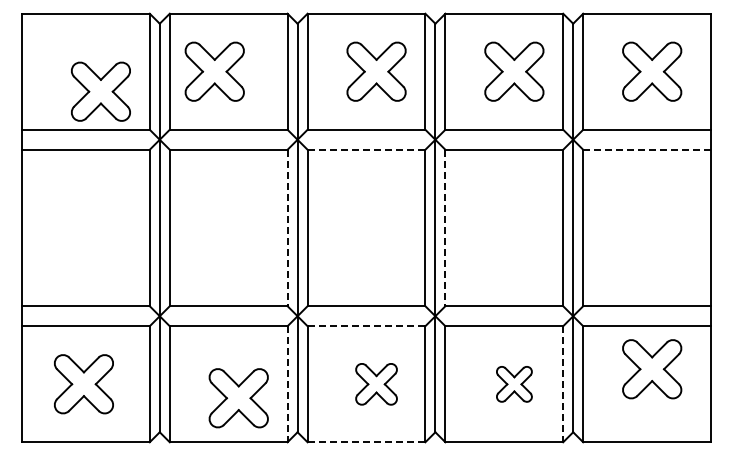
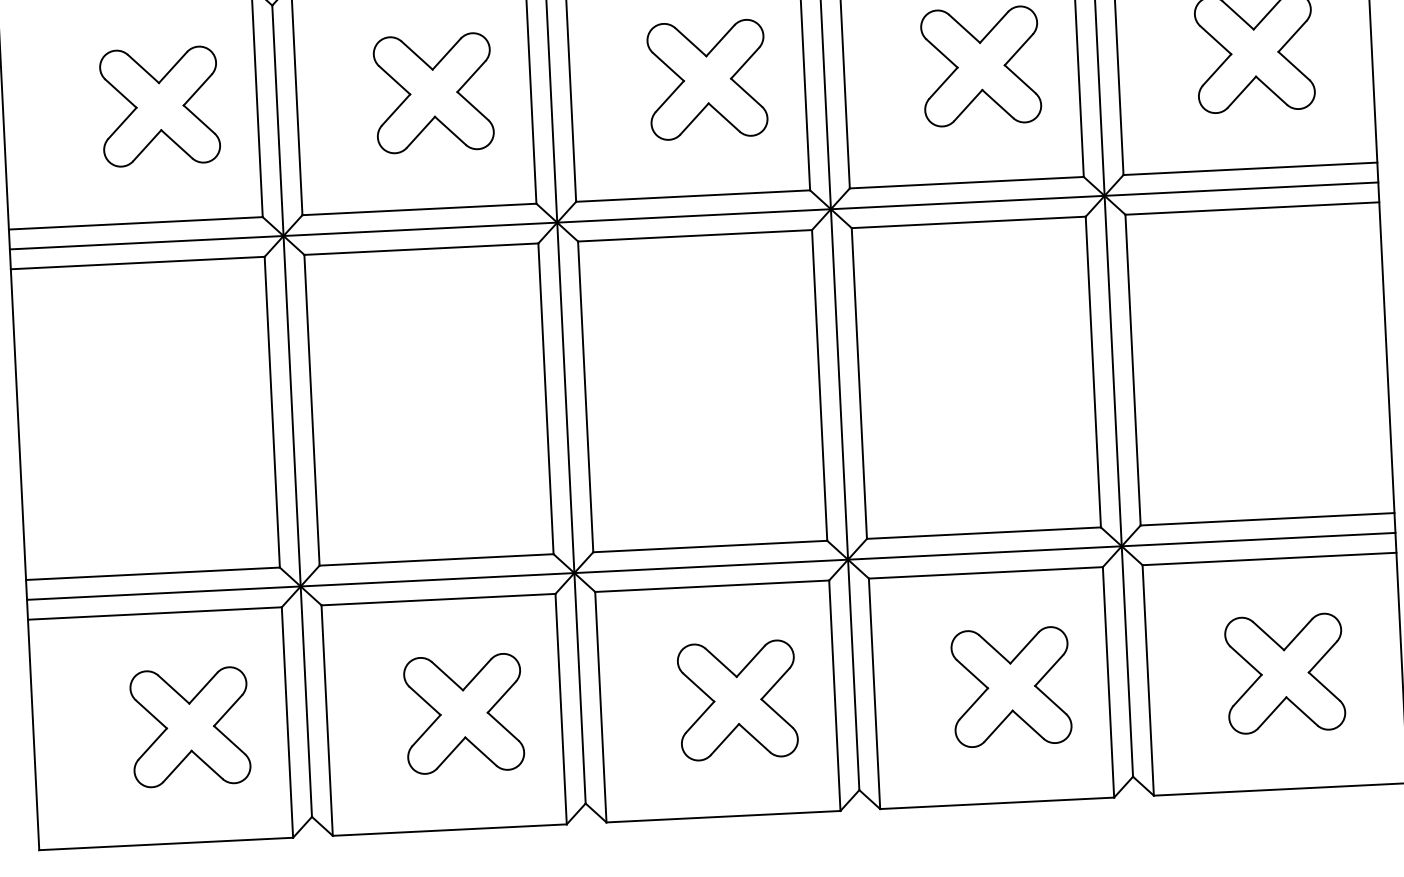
part: (214, 71) -> (433, 92), moved
part: (100, 91) -> (159, 106), moved
line: (366, 139) -> (694, 215), added
line: (366, 149) -> (695, 235), dashed -> solid
line: (647, 149) -> (1253, 207), dashed -> solid
line: (287, 228) -> (545, 399), dashed -> solid
line: (445, 228) -> (859, 384), dashed -> solid
line: (366, 316) -> (711, 566), added
line: (366, 326) -> (712, 586), dashed -> solid
part: (652, 369) -> (1285, 674), moved
part: (83, 384) -> (189, 727), moved
line: (287, 384) -> (560, 709), dashed -> solid
part: (376, 384) -> (737, 701), size x1.43
part: (514, 384) -> (1011, 687), size x1.67
line: (563, 384) -> (1109, 682), dashed -> solid
part: (238, 398) -> (463, 714), moved
line: (366, 442) -> (723, 817), dashed -> solid

